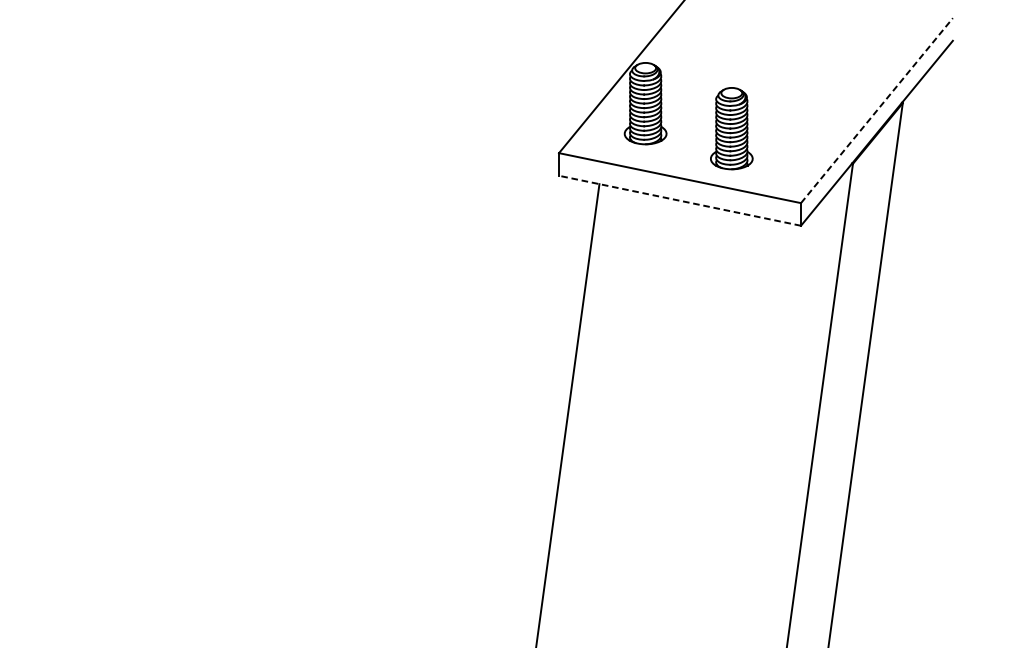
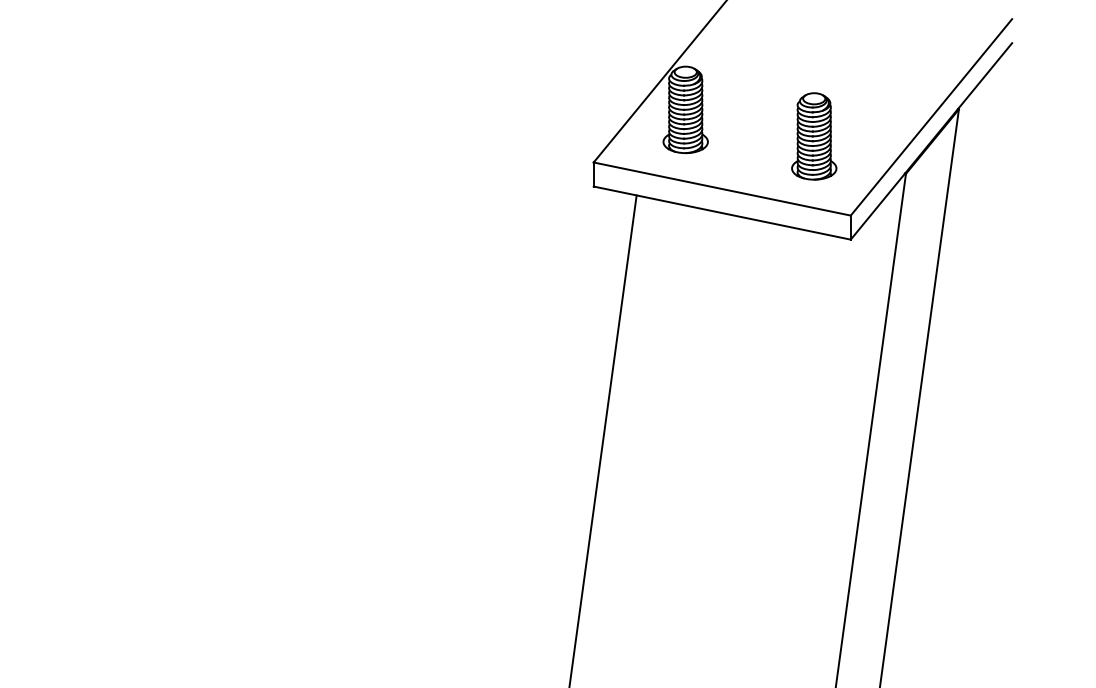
line: (876, 109) -> (931, 116), dashed -> solid
part: (732, 128) -> (814, 136), moved
line: (679, 201) -> (721, 213), dashed -> solid

